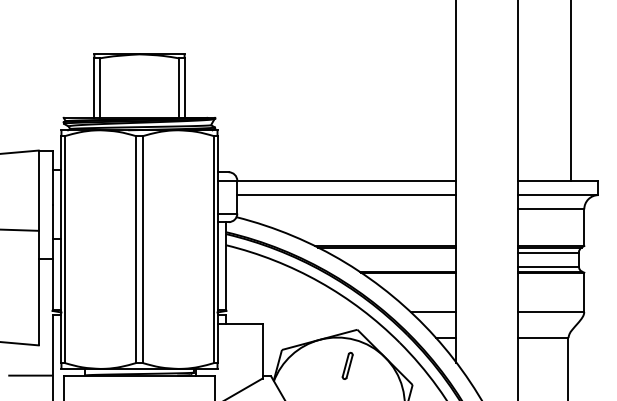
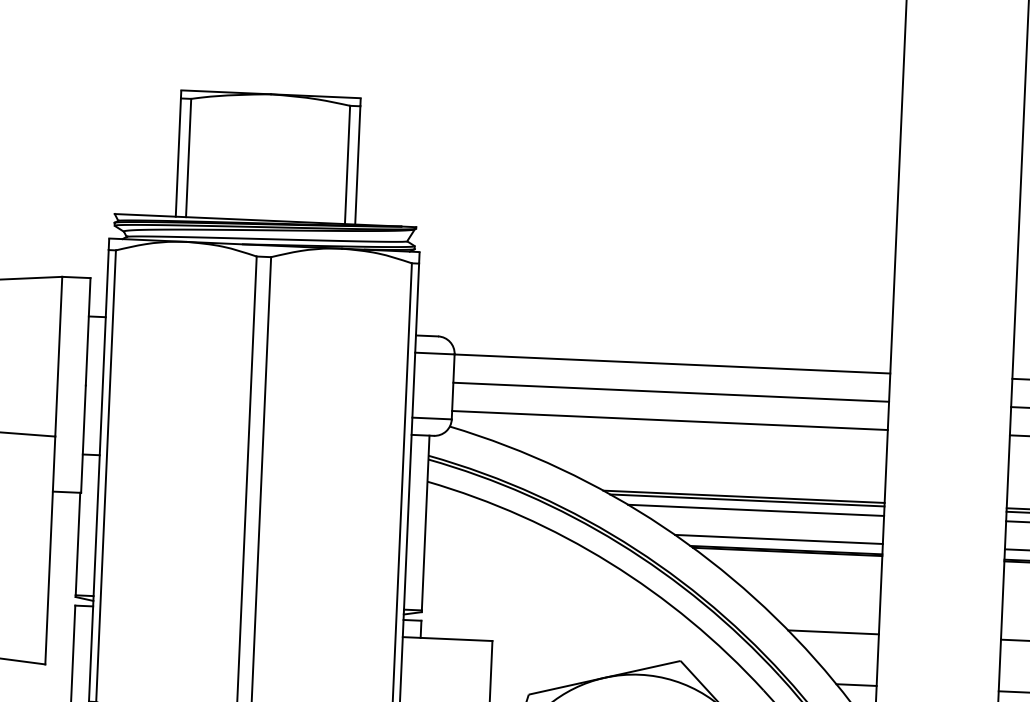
line: (346, 209) -> (669, 420), added
line: (391, 252) -> (755, 510), added
line: (403, 266) -> (777, 539), added

